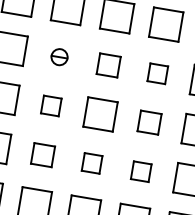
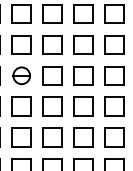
part: (59, 56) -> (21, 75), size x1.67
part: (108, 64) -> (52, 75), size x1.43
part: (157, 73) -> (83, 75), size x1.67
part: (51, 105) -> (21, 106), size x1.67
part: (149, 122) -> (83, 106), size x1.43
part: (42, 154) -> (21, 137), size x1.43
part: (91, 163) -> (52, 137), size x1.67
part: (141, 171) -> (83, 137), size x1.67

